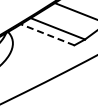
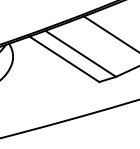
line: (47, 34) -> (64, 58), dashed -> solid

